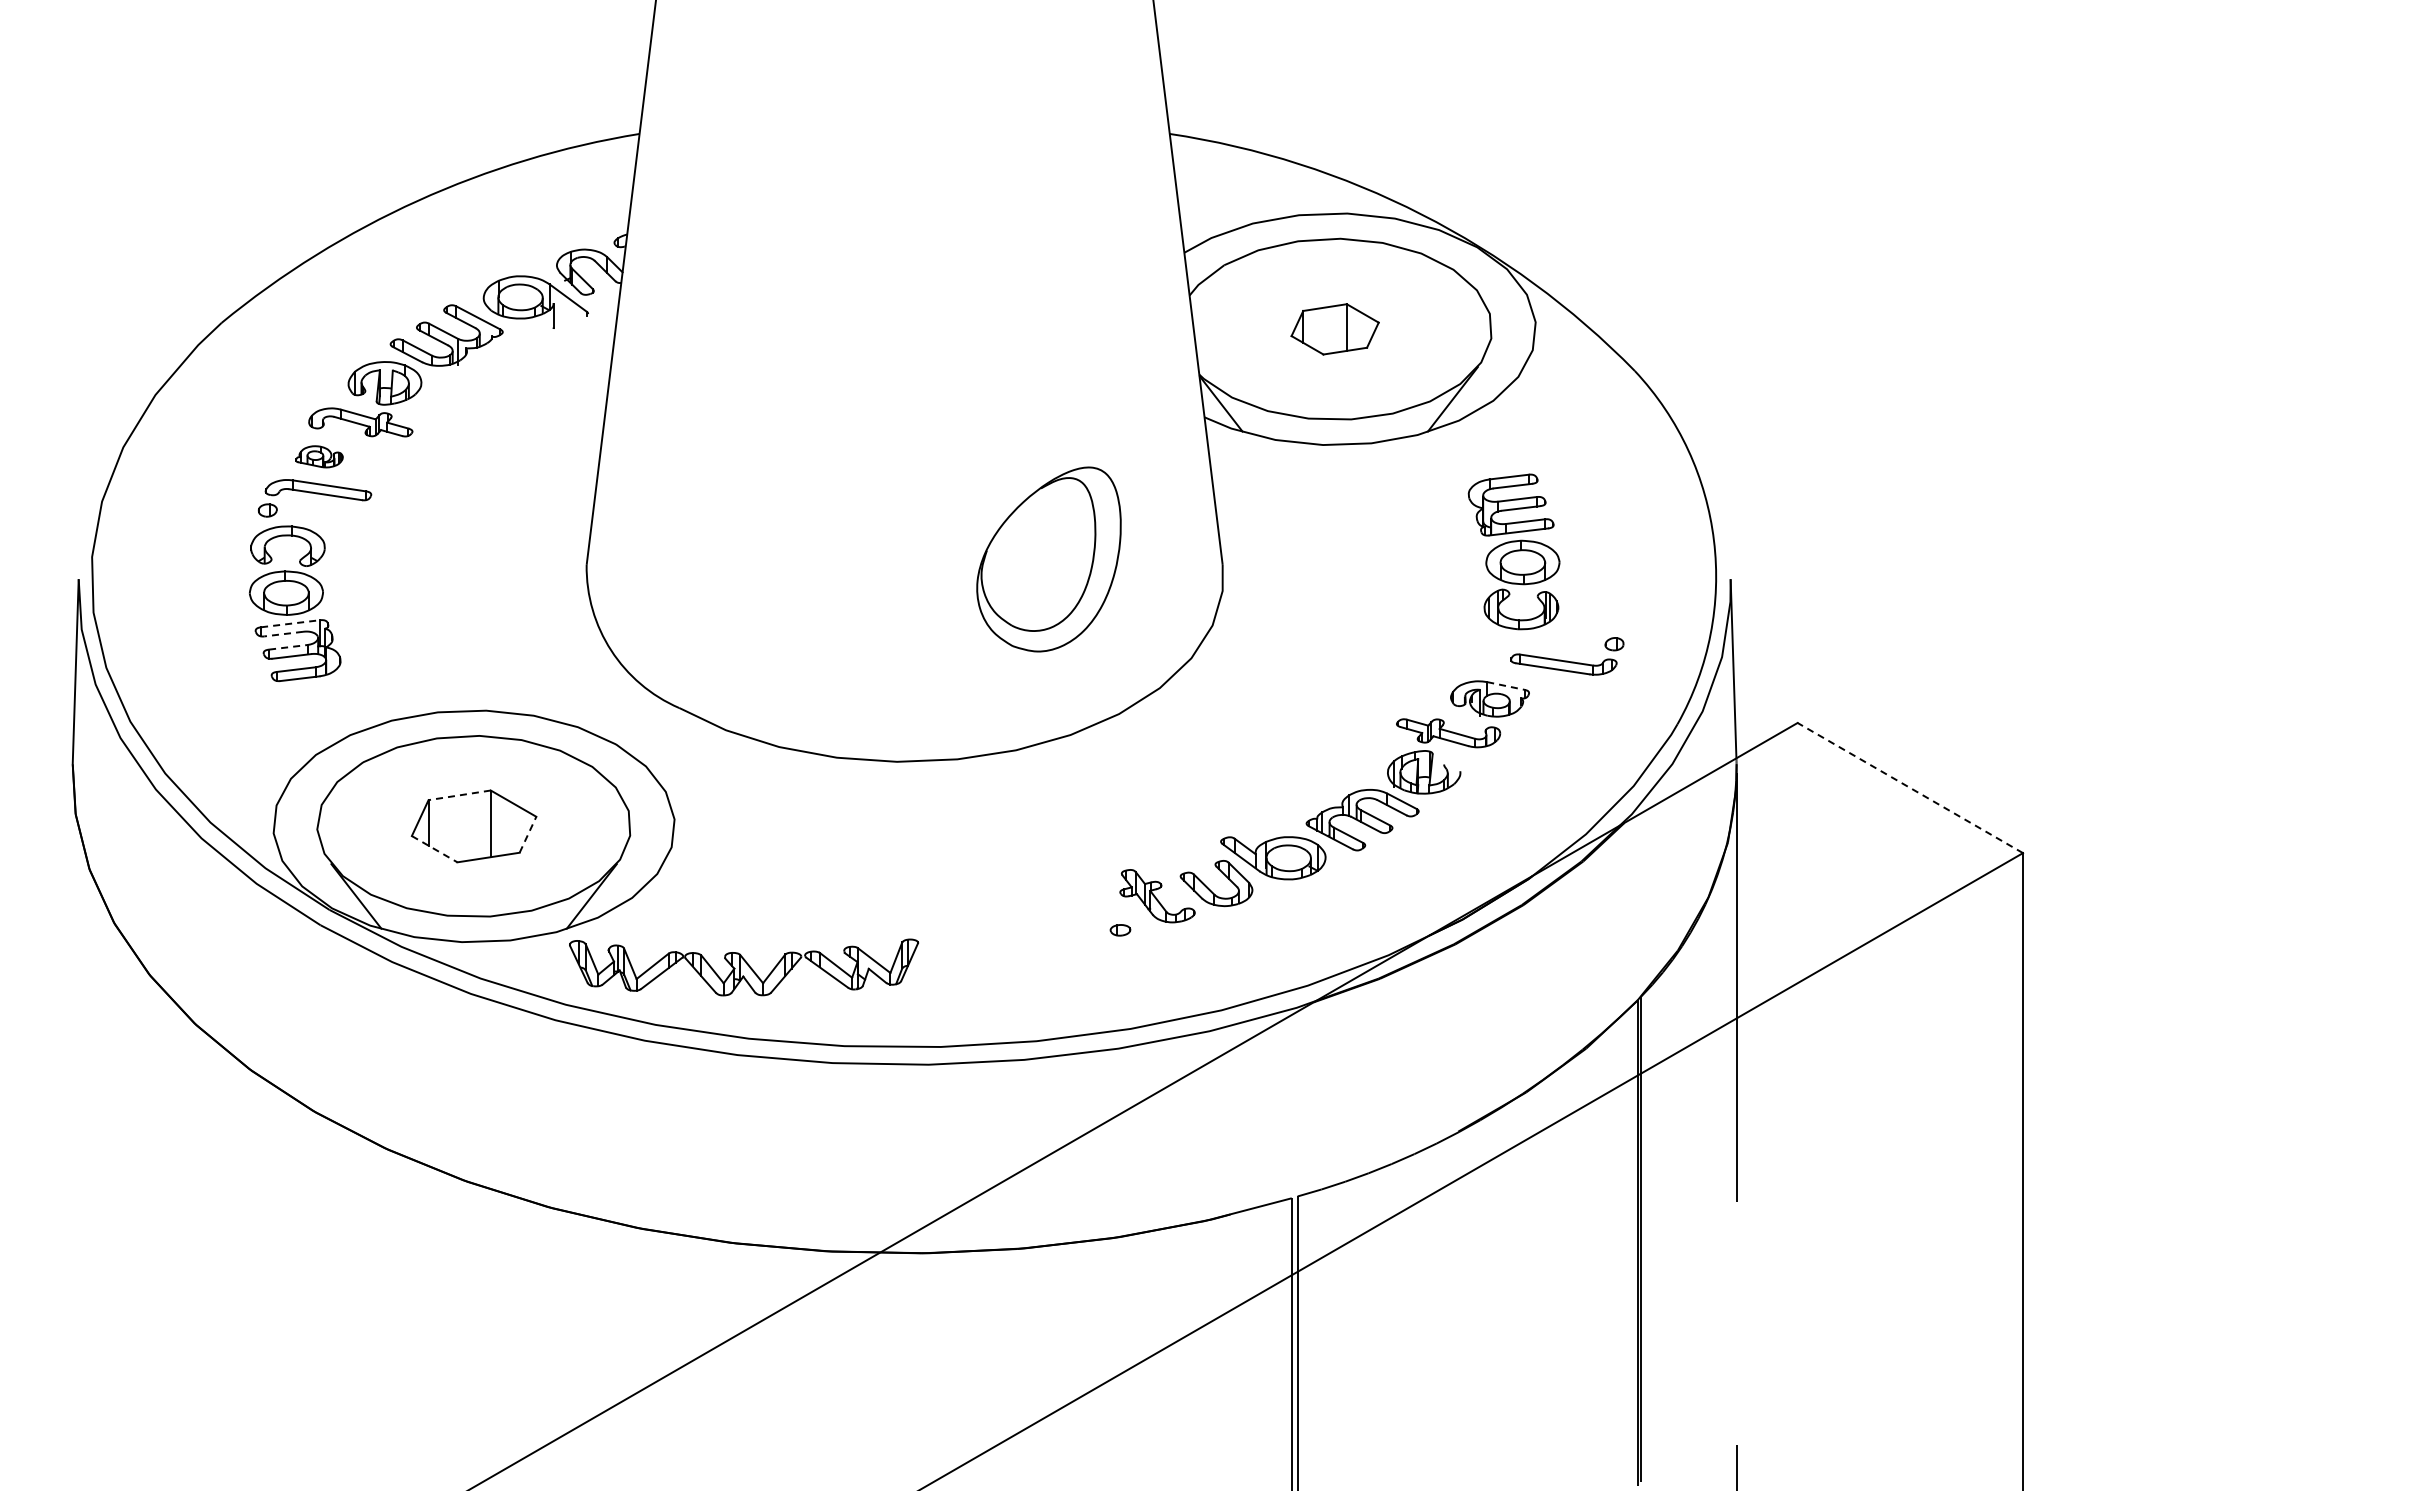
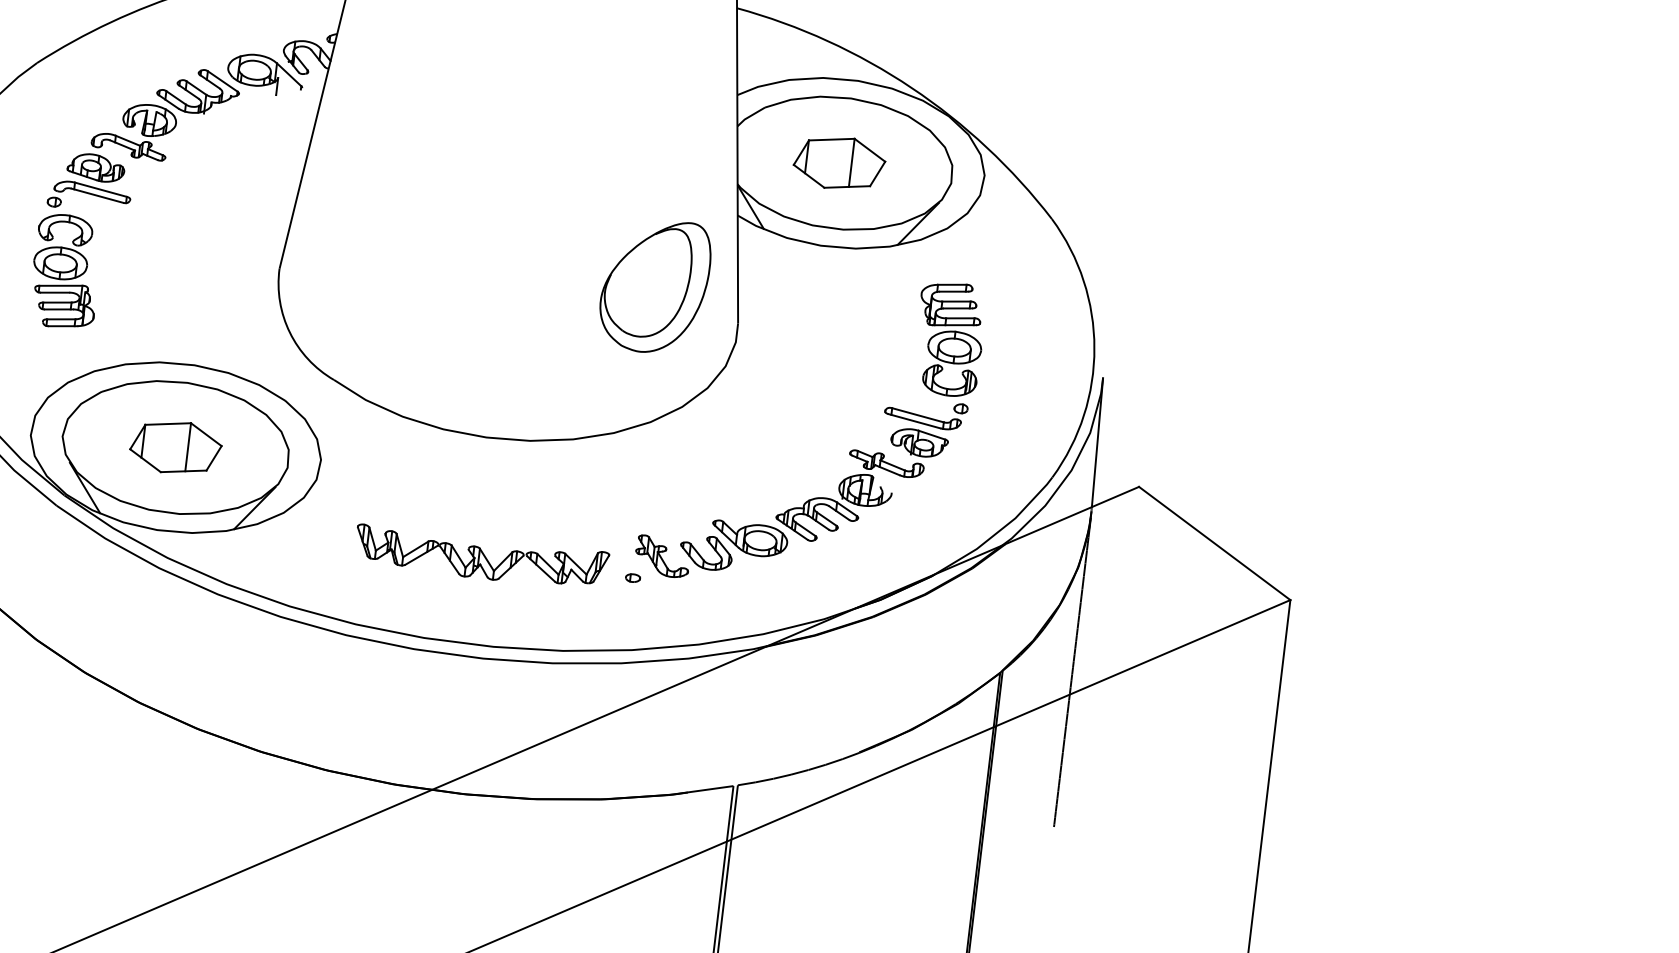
part: (1334, 329) -> (838, 163), size x1.43
part: (319, 456) -> (96, 167), size x1.67
part: (1048, 559) -> (654, 286), moved
line: (290, 623) -> (60, 285), dashed -> solid
line: (283, 634) -> (54, 292), dashed -> solid
line: (288, 647) -> (57, 302), dashed -> solid
part: (1567, 656) -> (926, 413), moved
line: (1506, 686) -> (932, 435), dashed -> solid
line: (1909, 787) -> (1214, 543), dashed -> solid
line: (459, 795) -> (168, 424), dashed -> solid
line: (528, 834) -> (214, 458), dashed -> solid
line: (435, 849) -> (146, 461), dashed -> solid
part: (743, 967) -> (481, 557), moved

